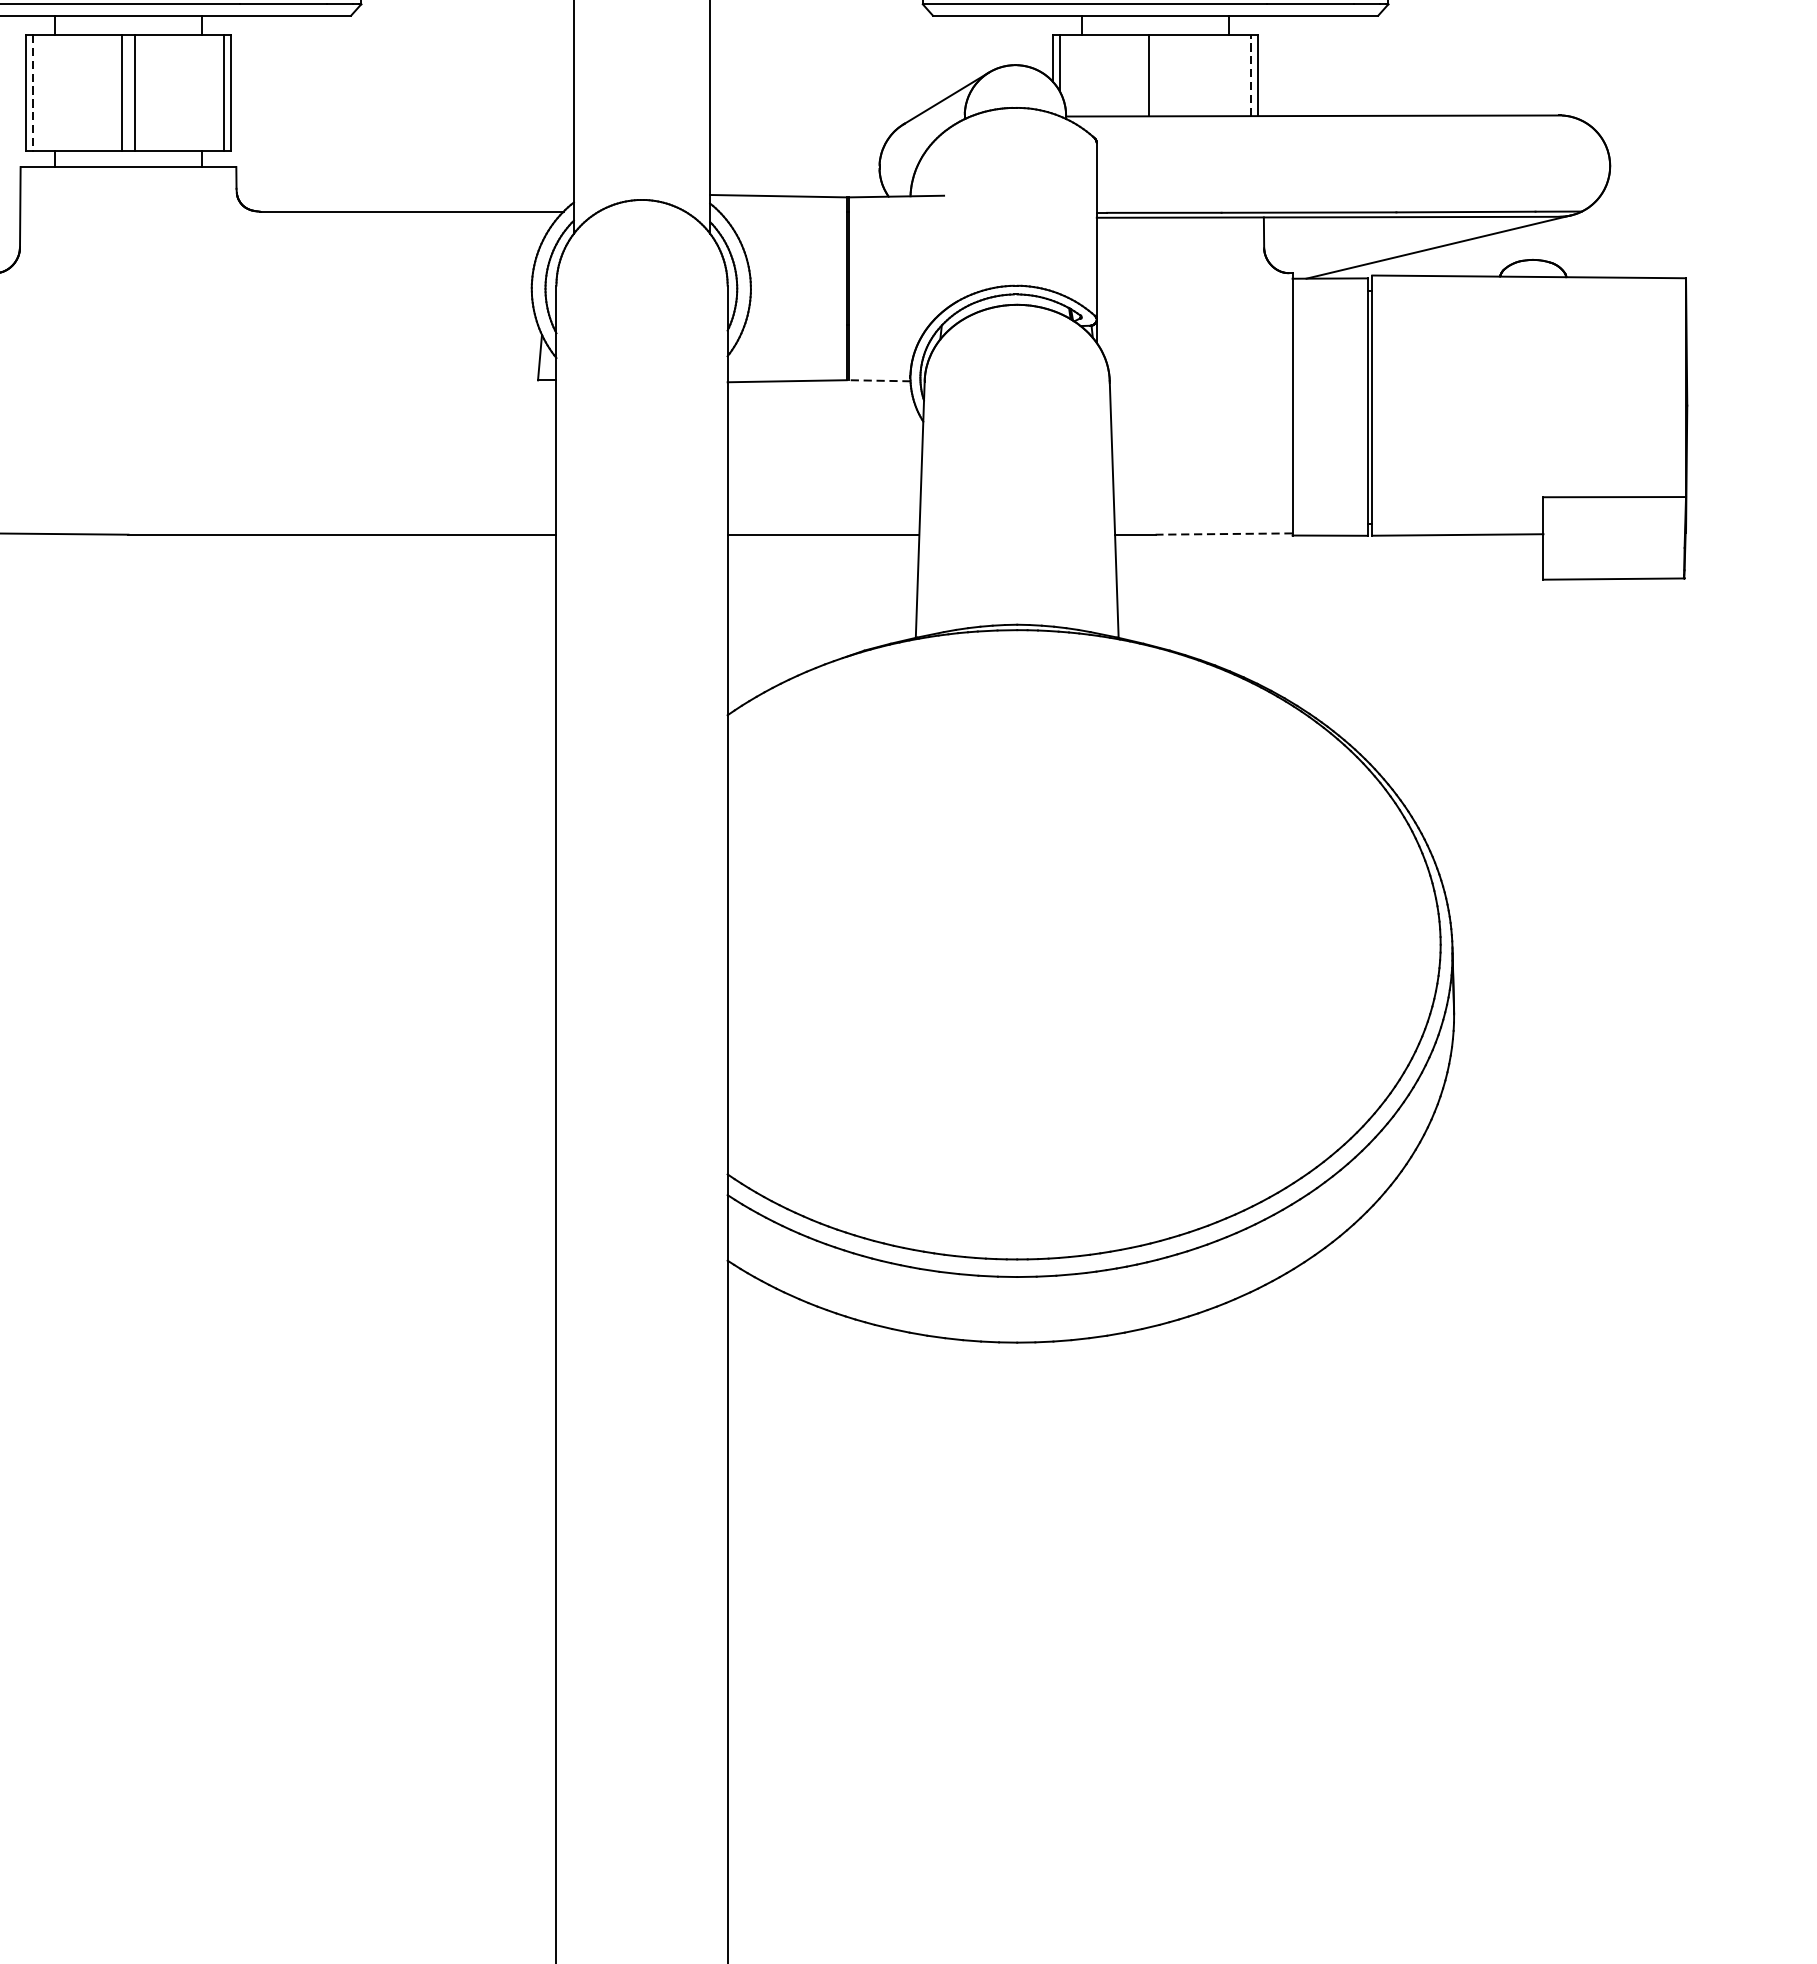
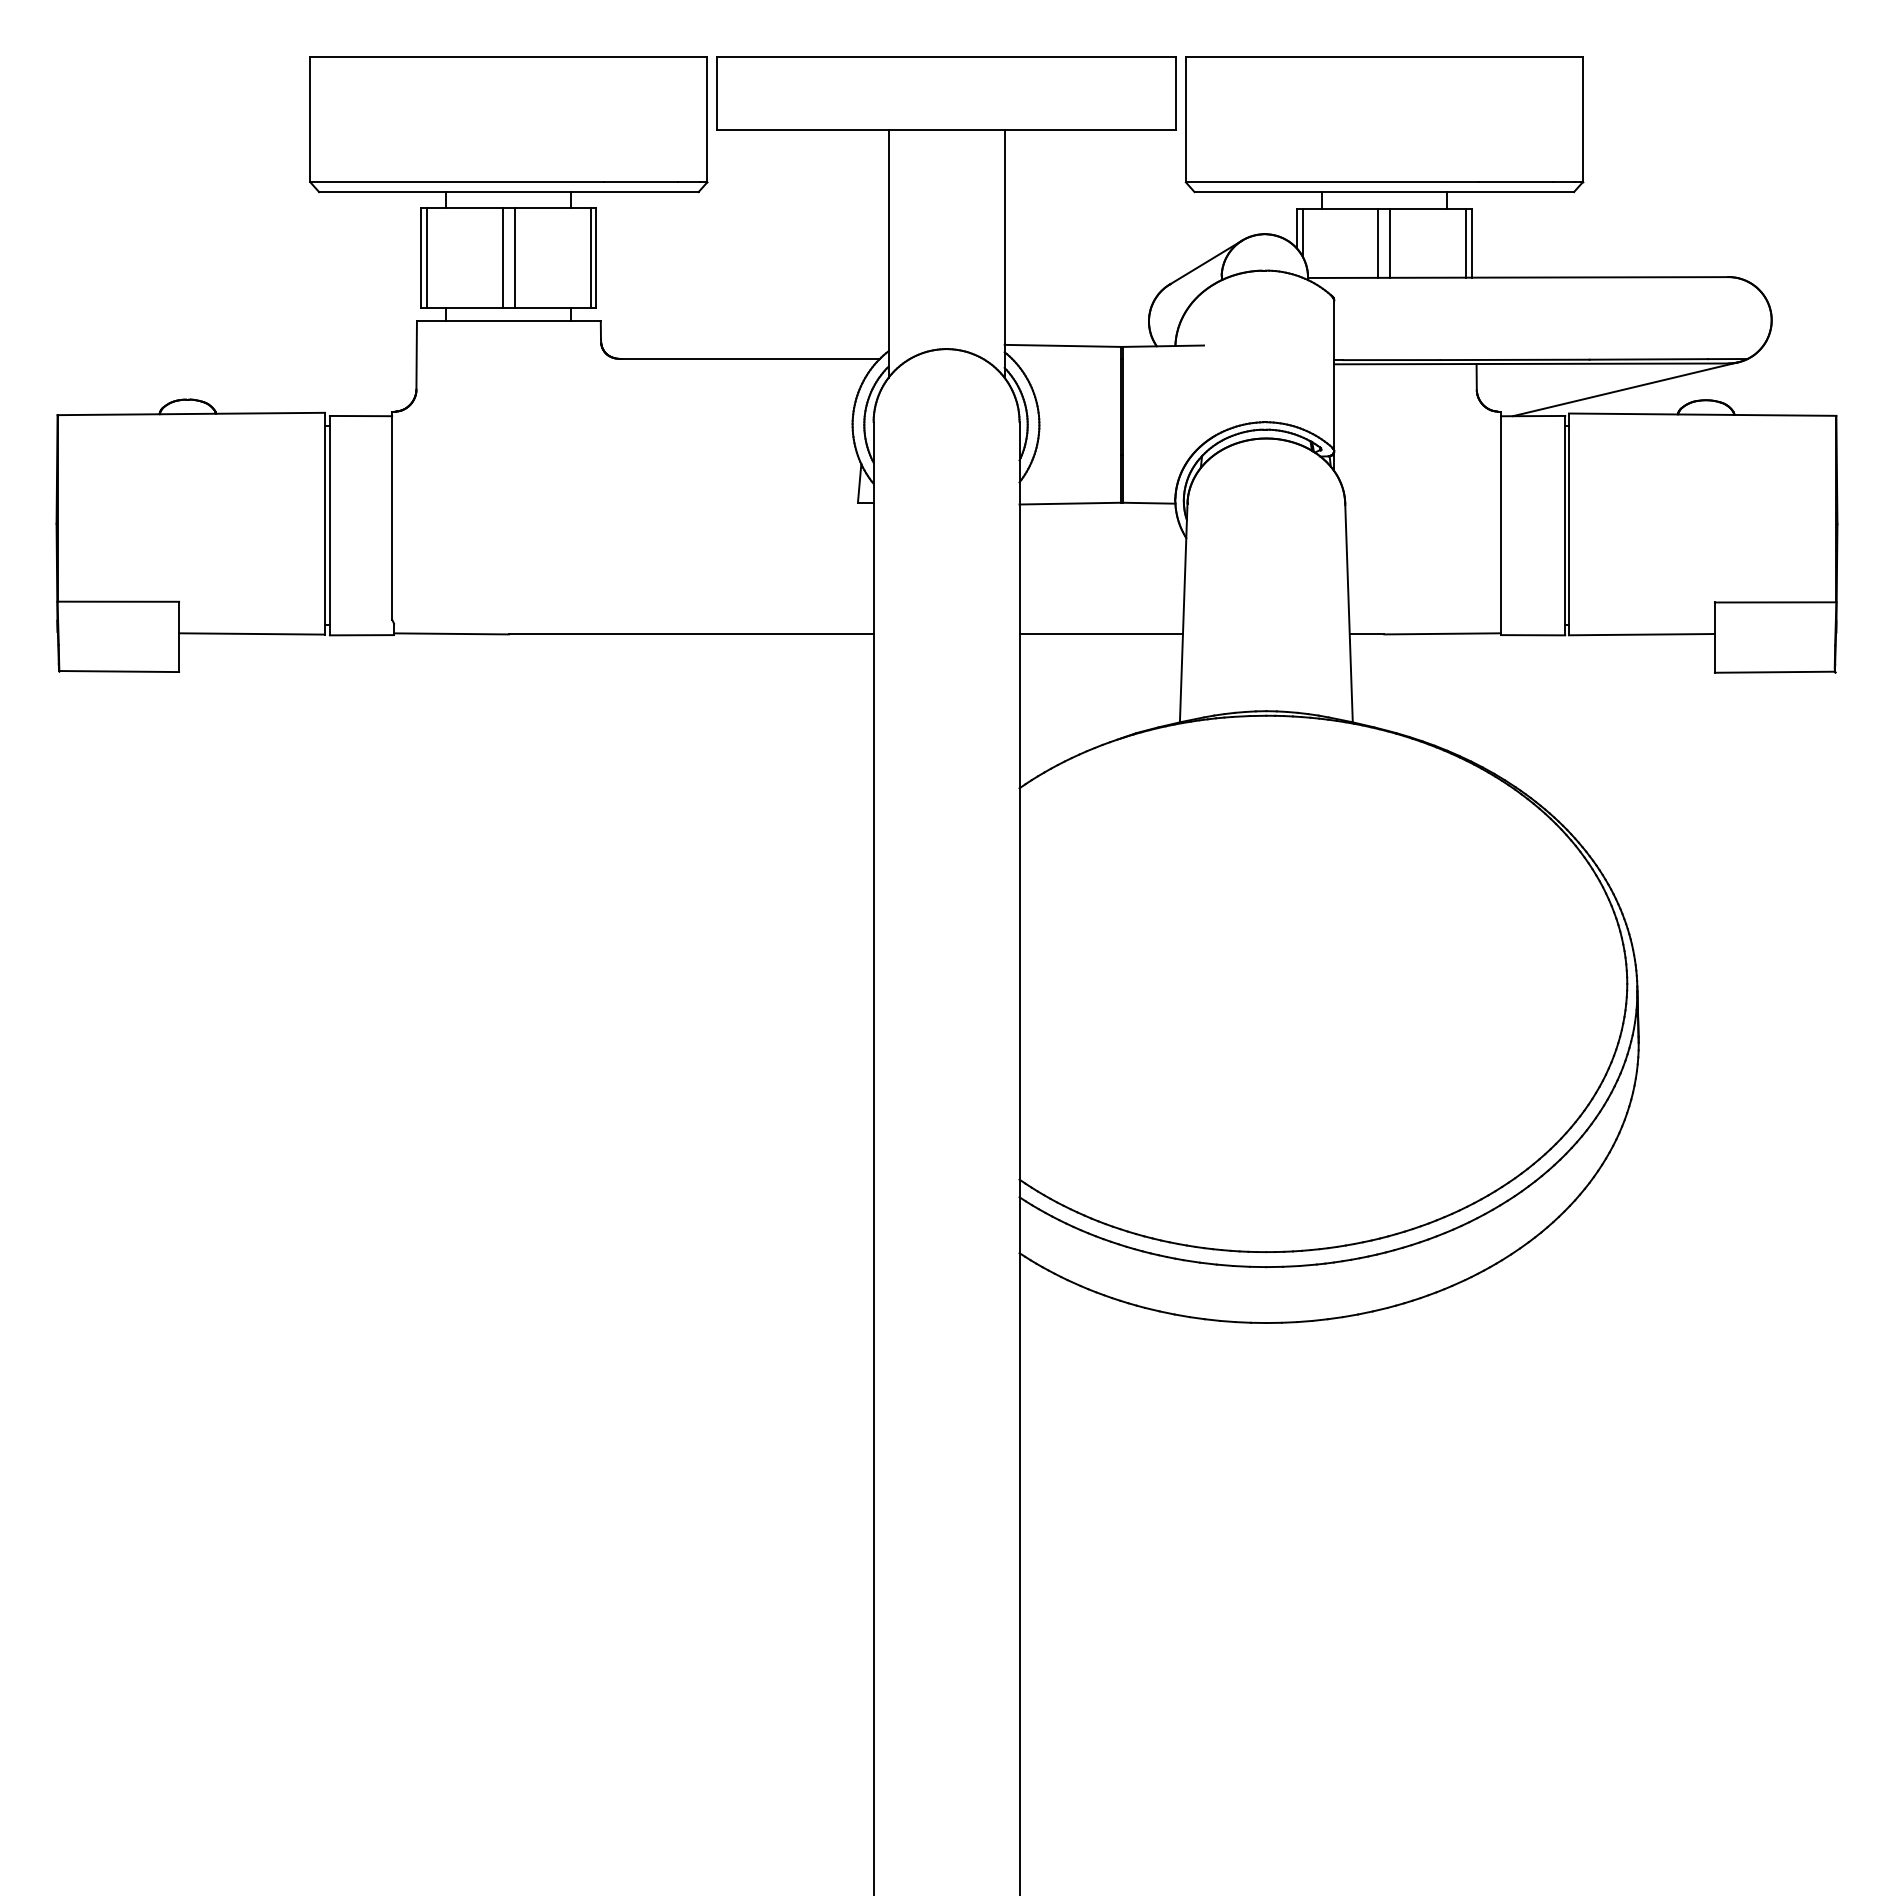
line: (1162, 74) -> (1390, 242), added
line: (1252, 74) -> (1466, 242), dashed -> solid
line: (32, 92) -> (427, 257), dashed -> solid
line: (878, 381) -> (1148, 503), dashed -> solid
line: (1223, 533) -> (1442, 633), dashed -> solid

